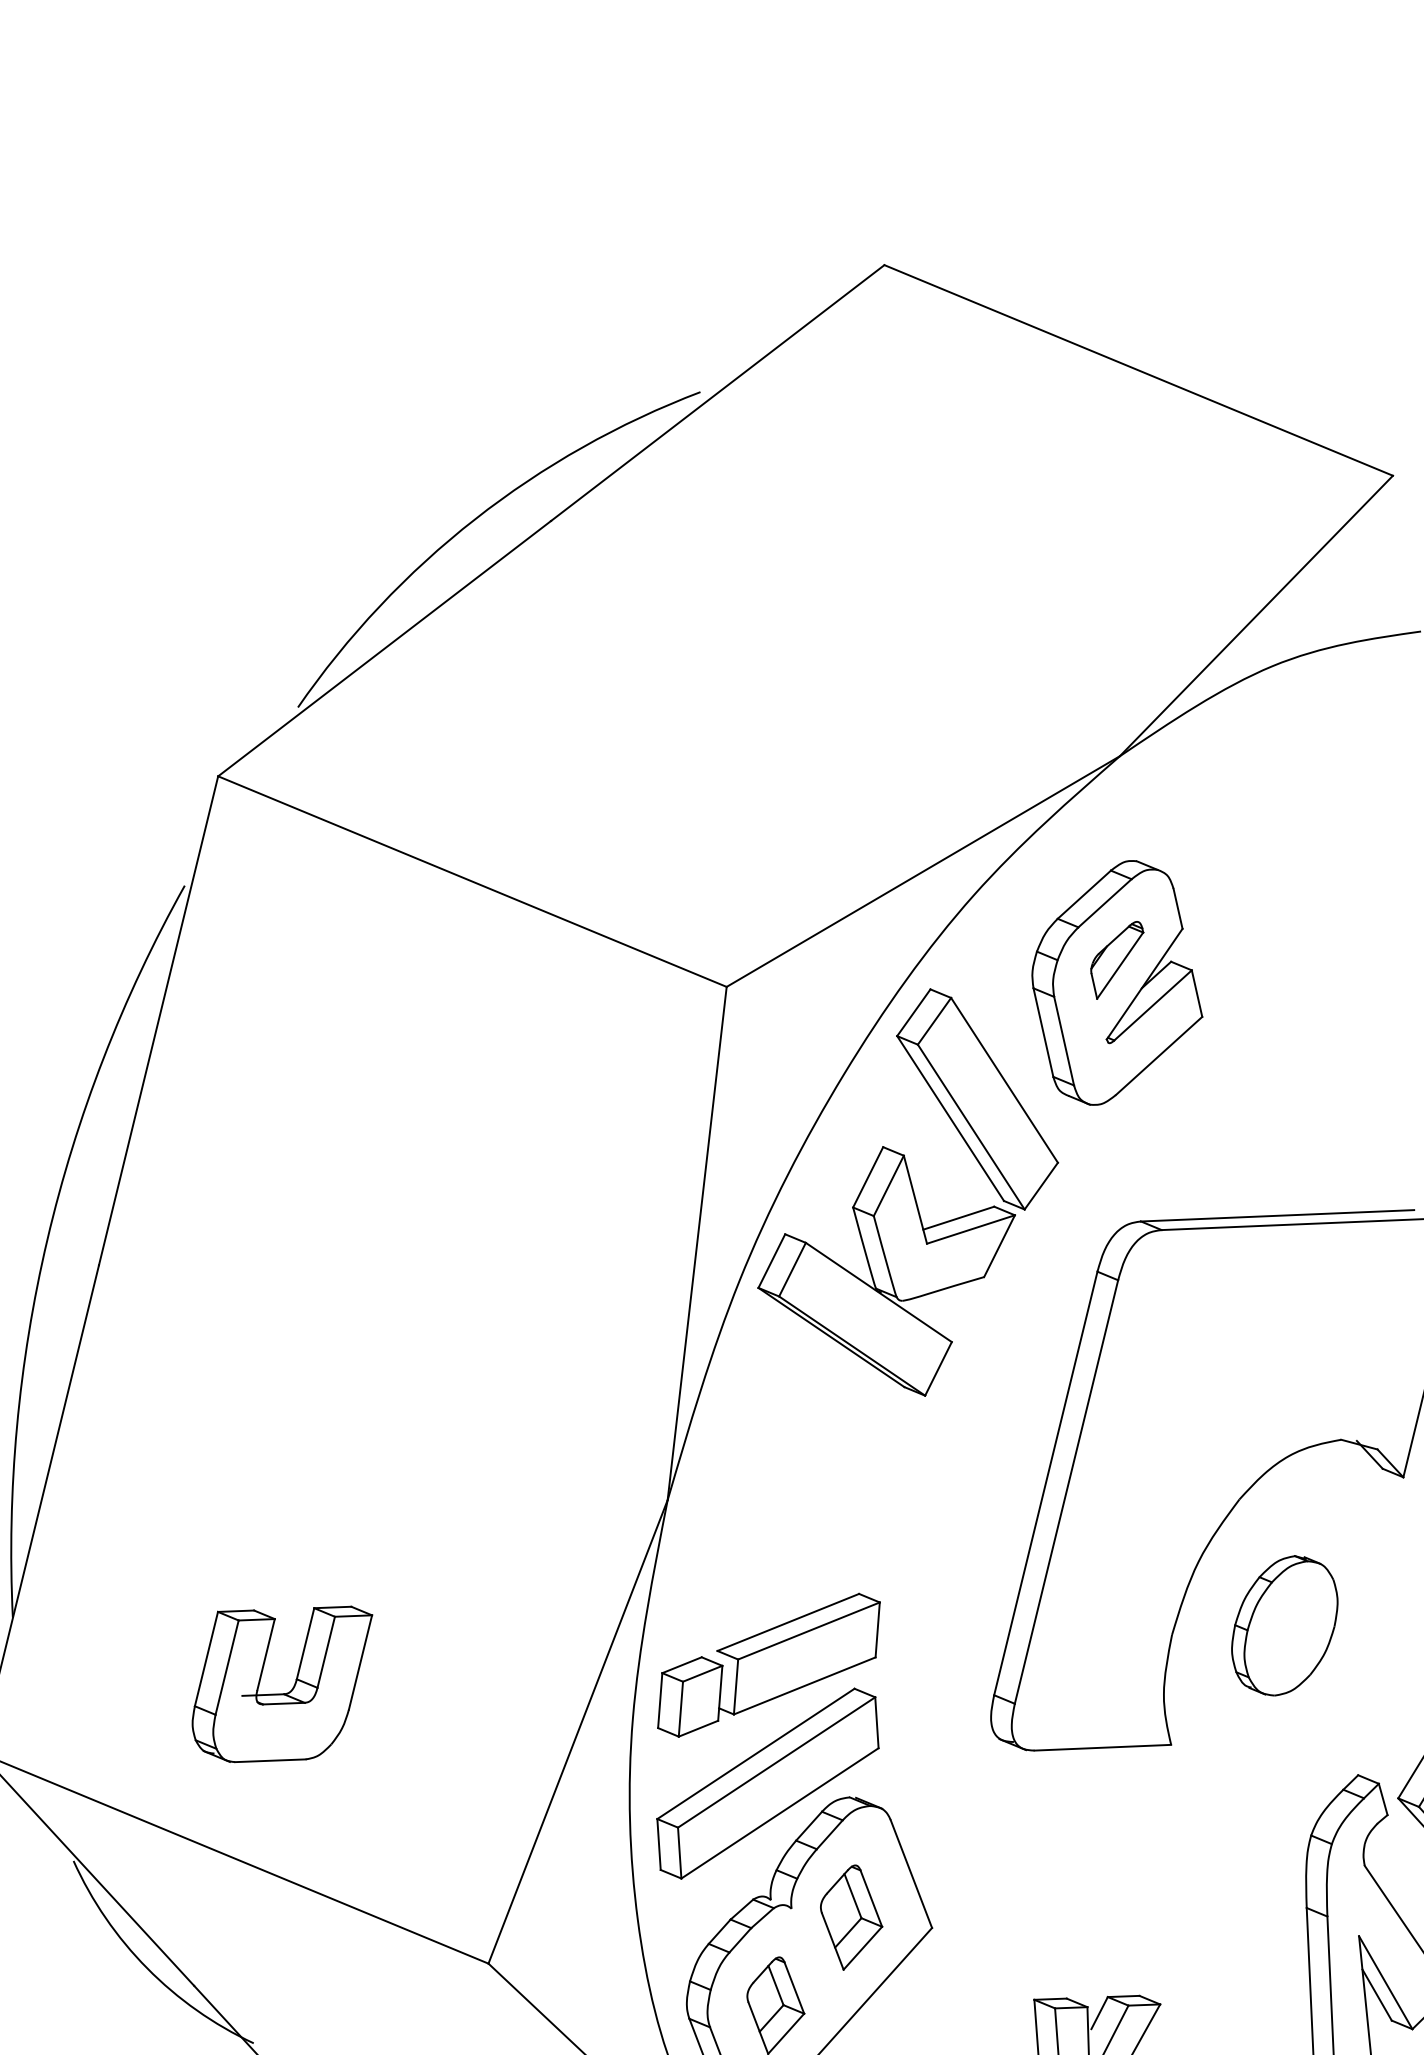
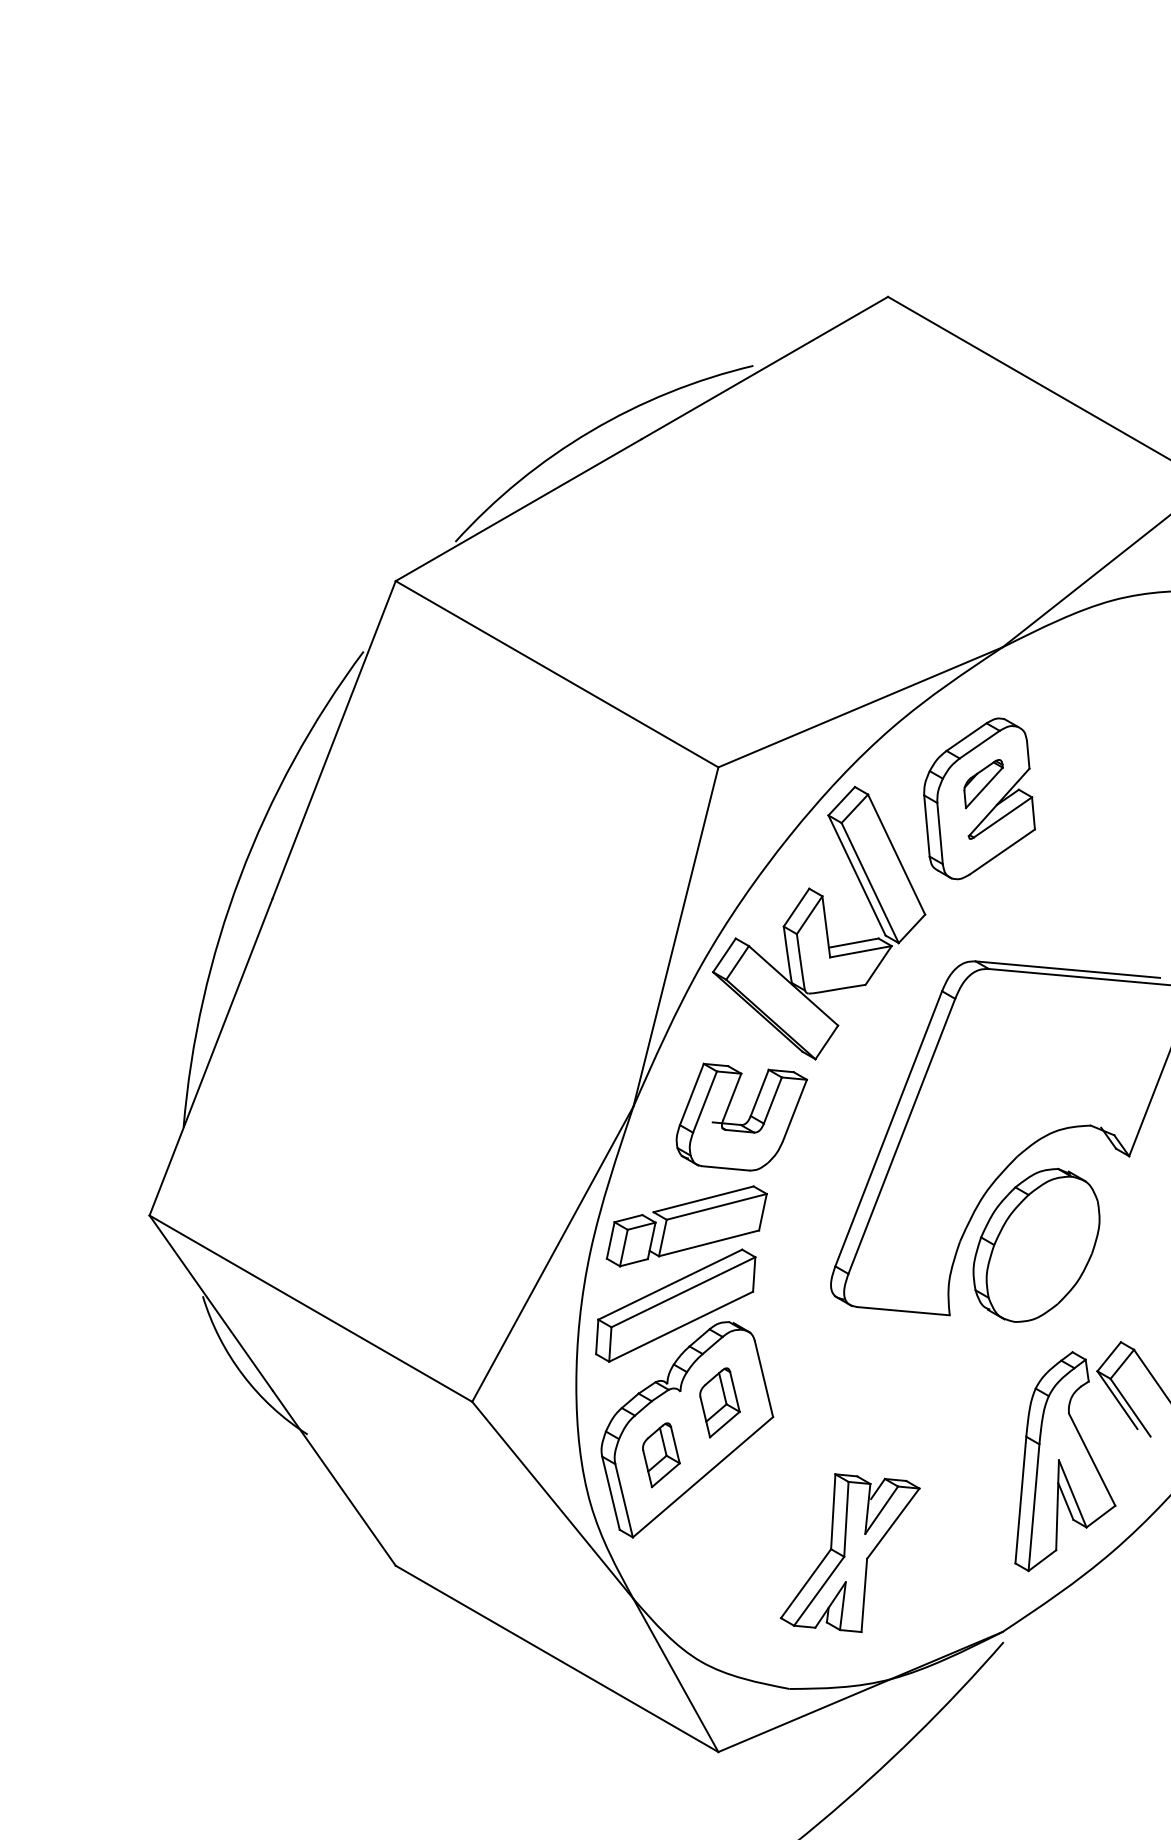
part: (1284, 1625) -> (1036, 1245), size x1.67
part: (291, 1688) -> (746, 1121), moved

